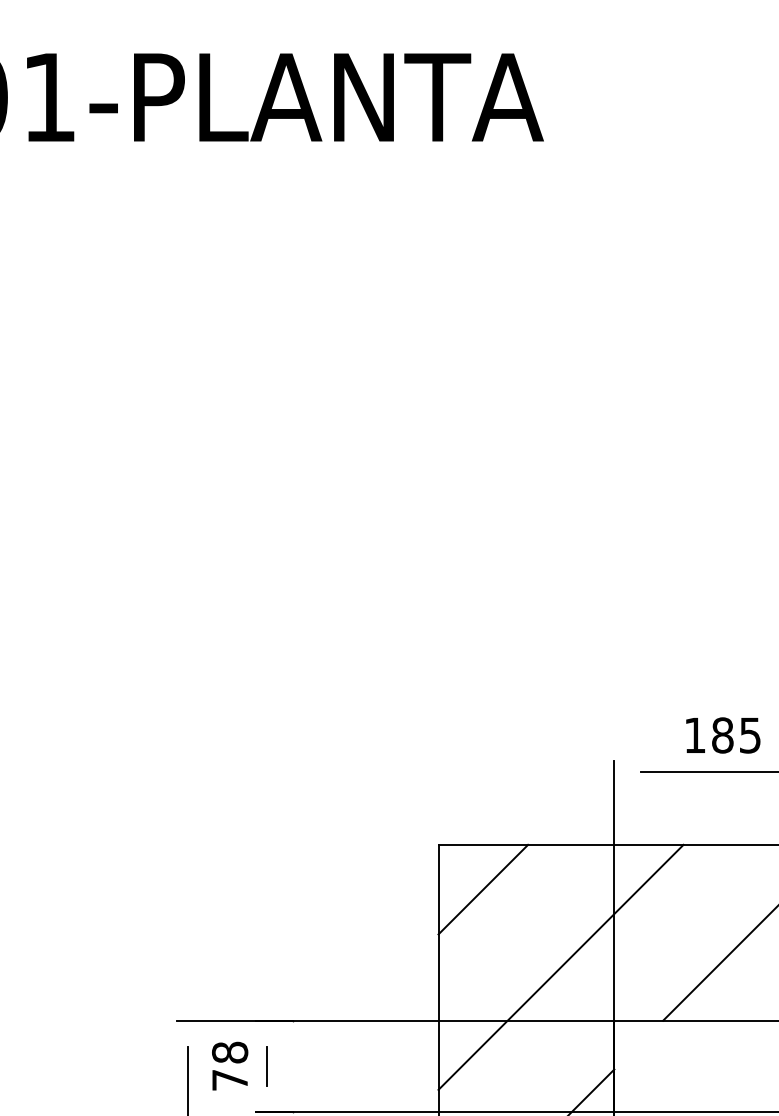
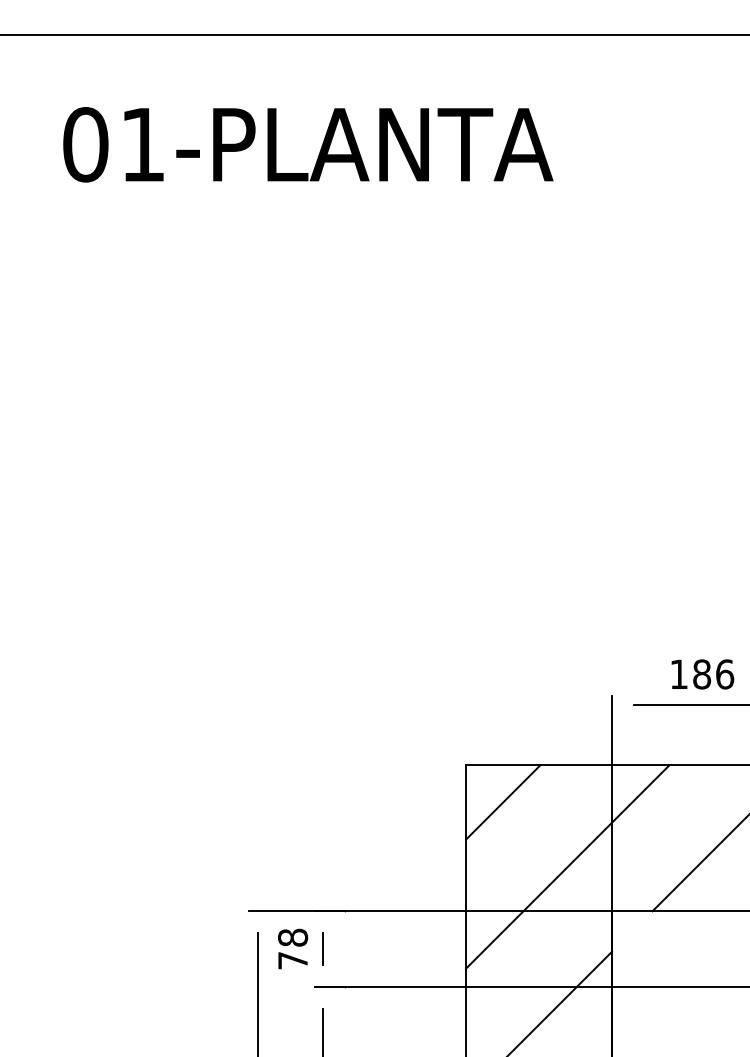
text: (751, 735) -> (725, 674), 185 -> 186

